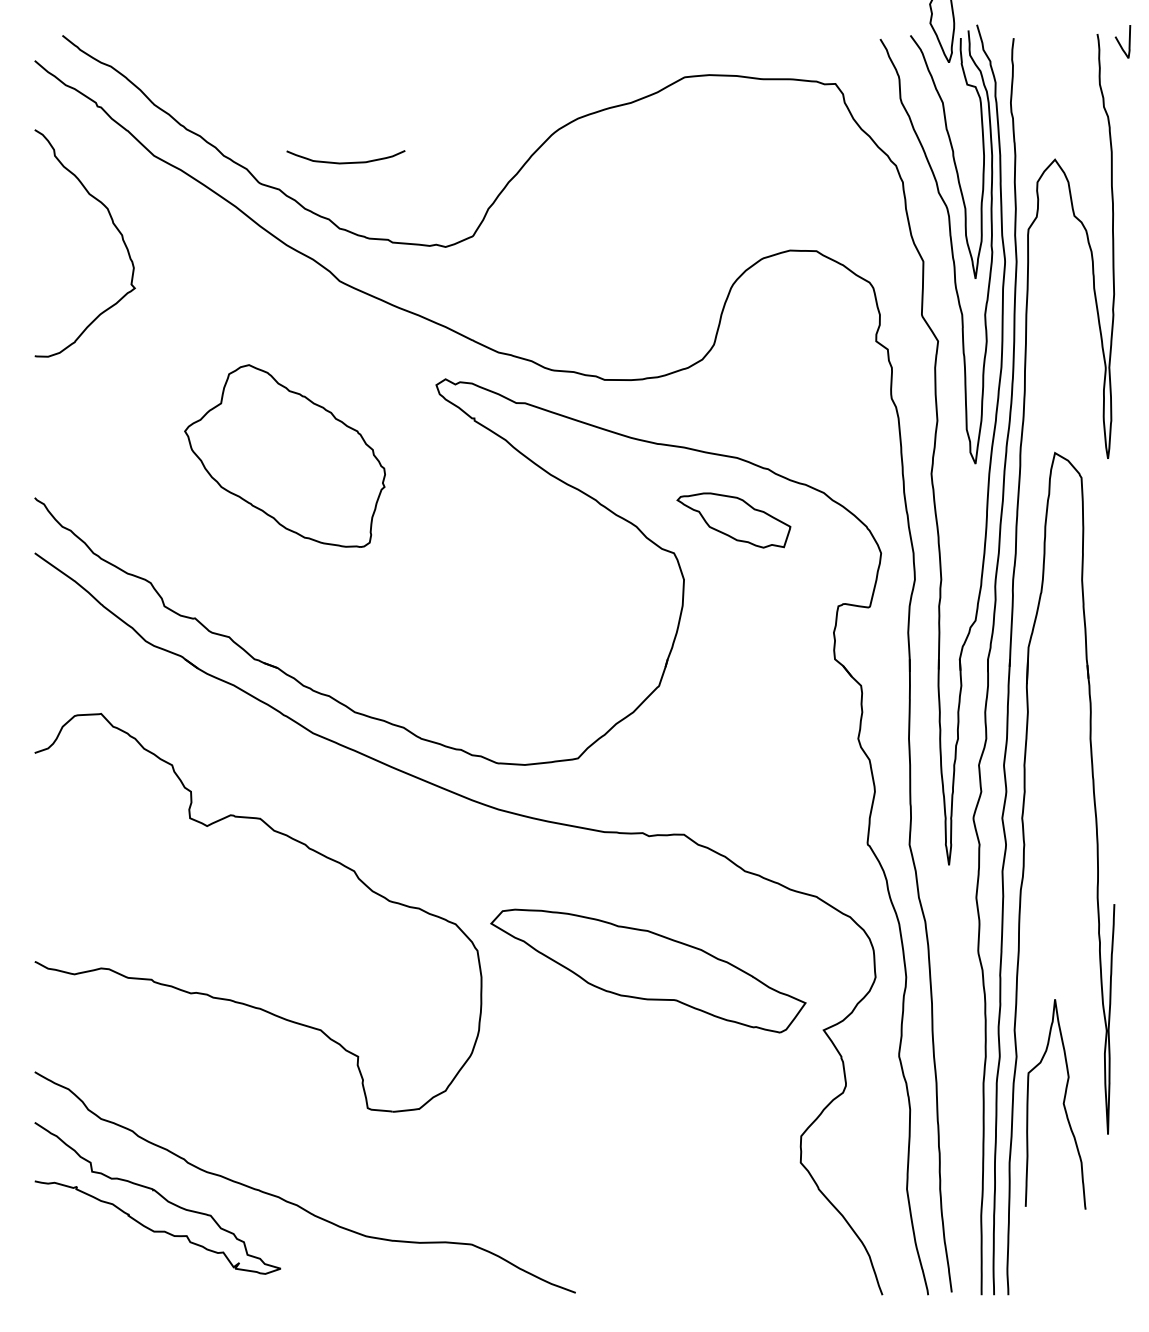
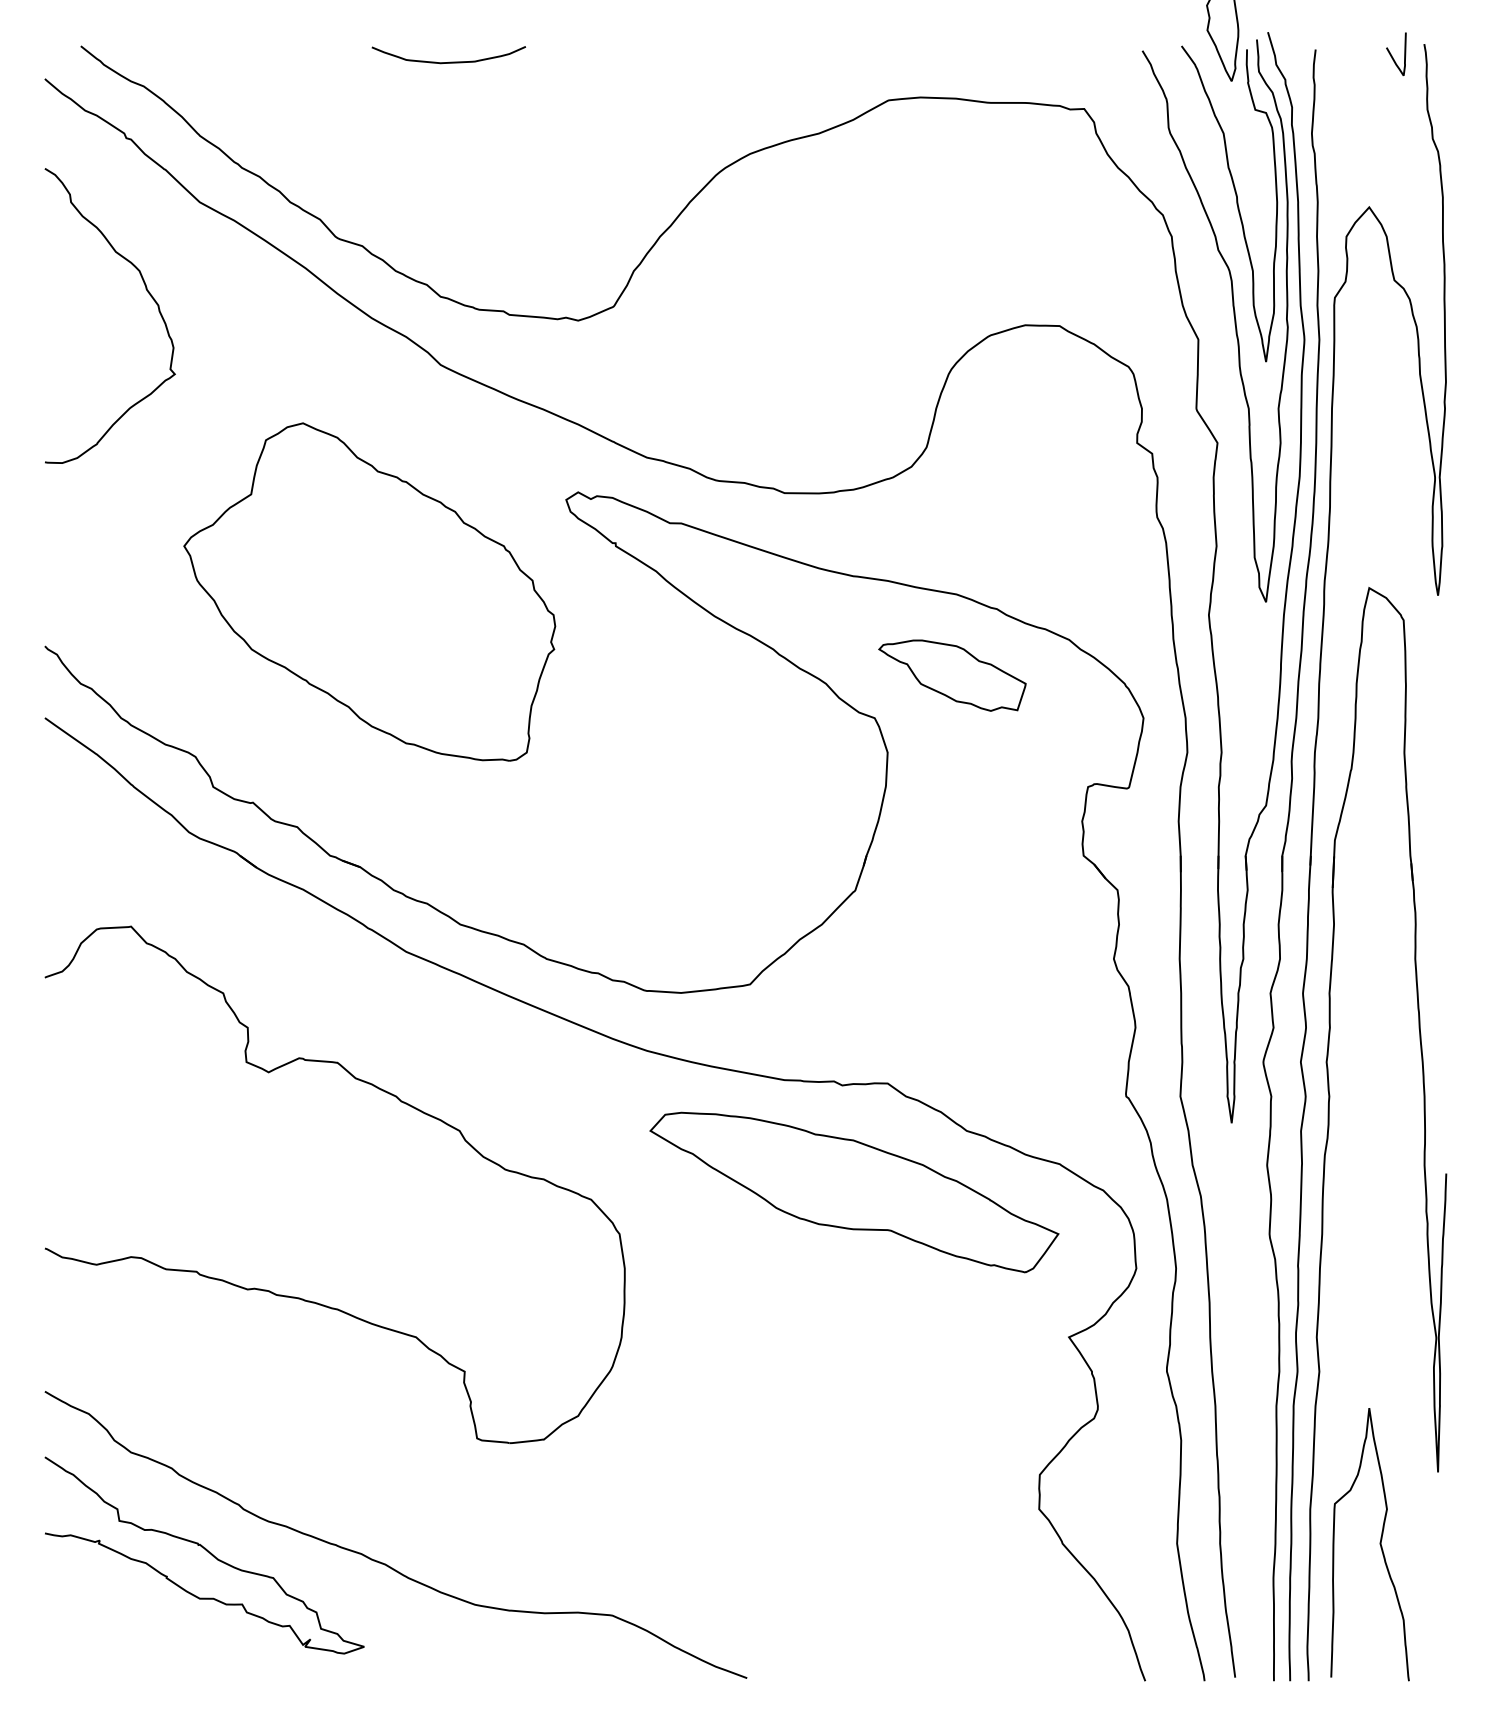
curve: (1119, 42) -> (1392, 55), moved
curve: (346, 162) -> (449, 61), moved
part: (284, 455) -> (369, 591), size x1.43
part: (648, 971) -> (854, 1192), moved
curve: (1062, 1104) -> (1379, 1544), moved

